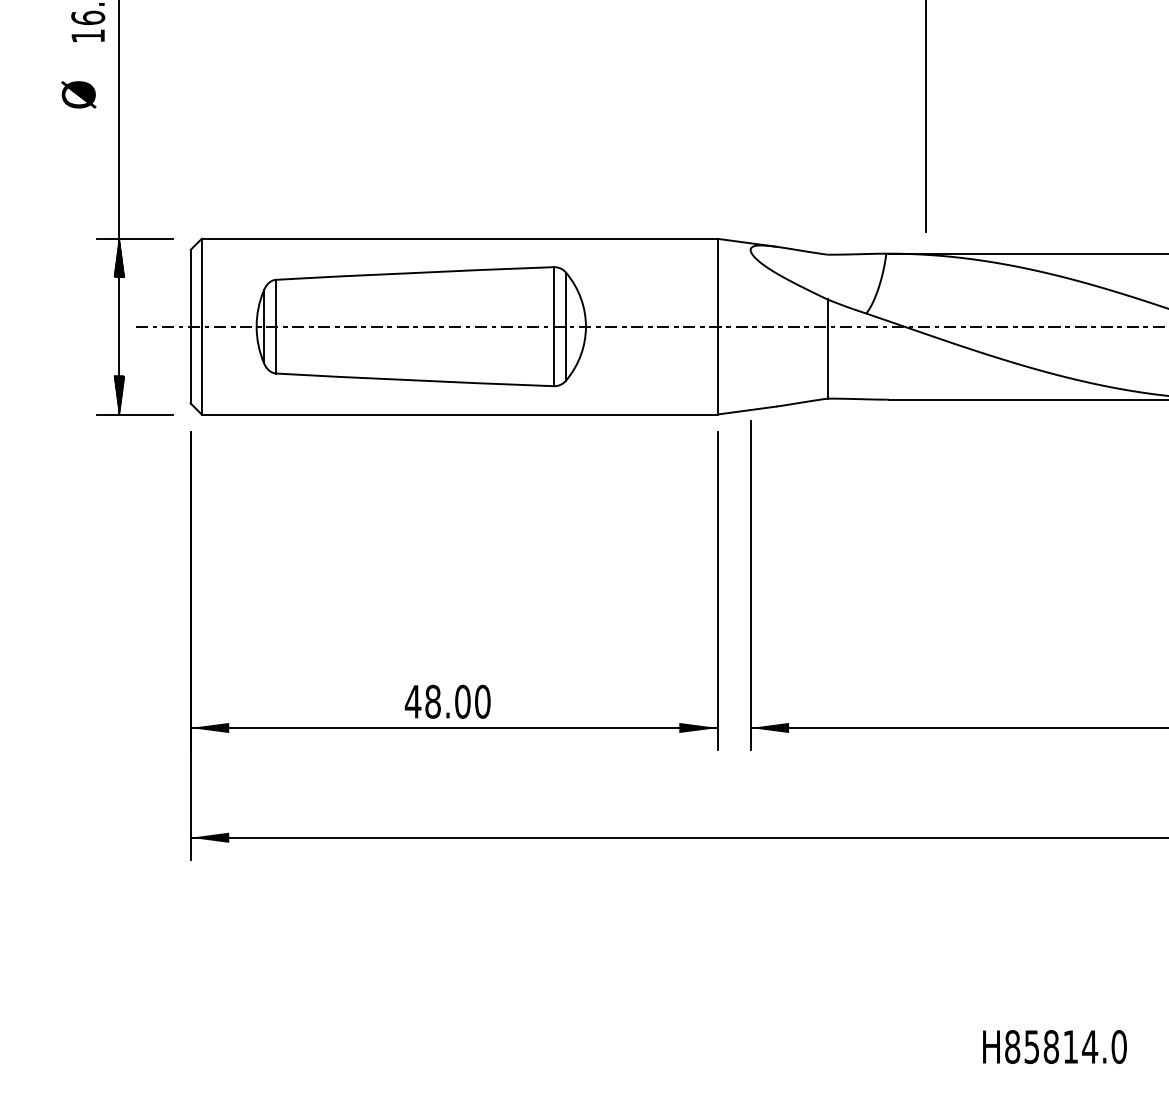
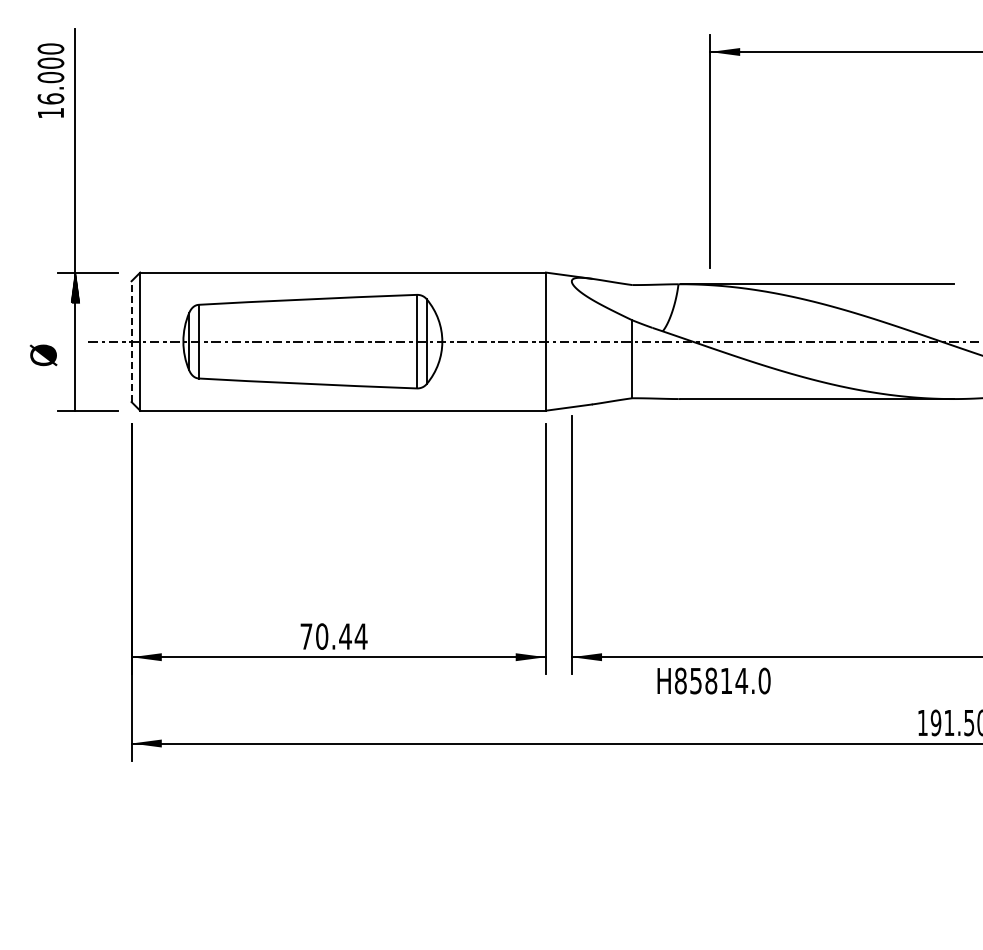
text: (78, 95) -> (43, 355), moved
line: (190, 326) -> (131, 341), solid -> dashed
hatch: (119, 395) -> (75, 395), removed
text: (447, 701) -> (333, 636), 48.00 -> 70.44
text: (1054, 1046) -> (713, 680), moved

